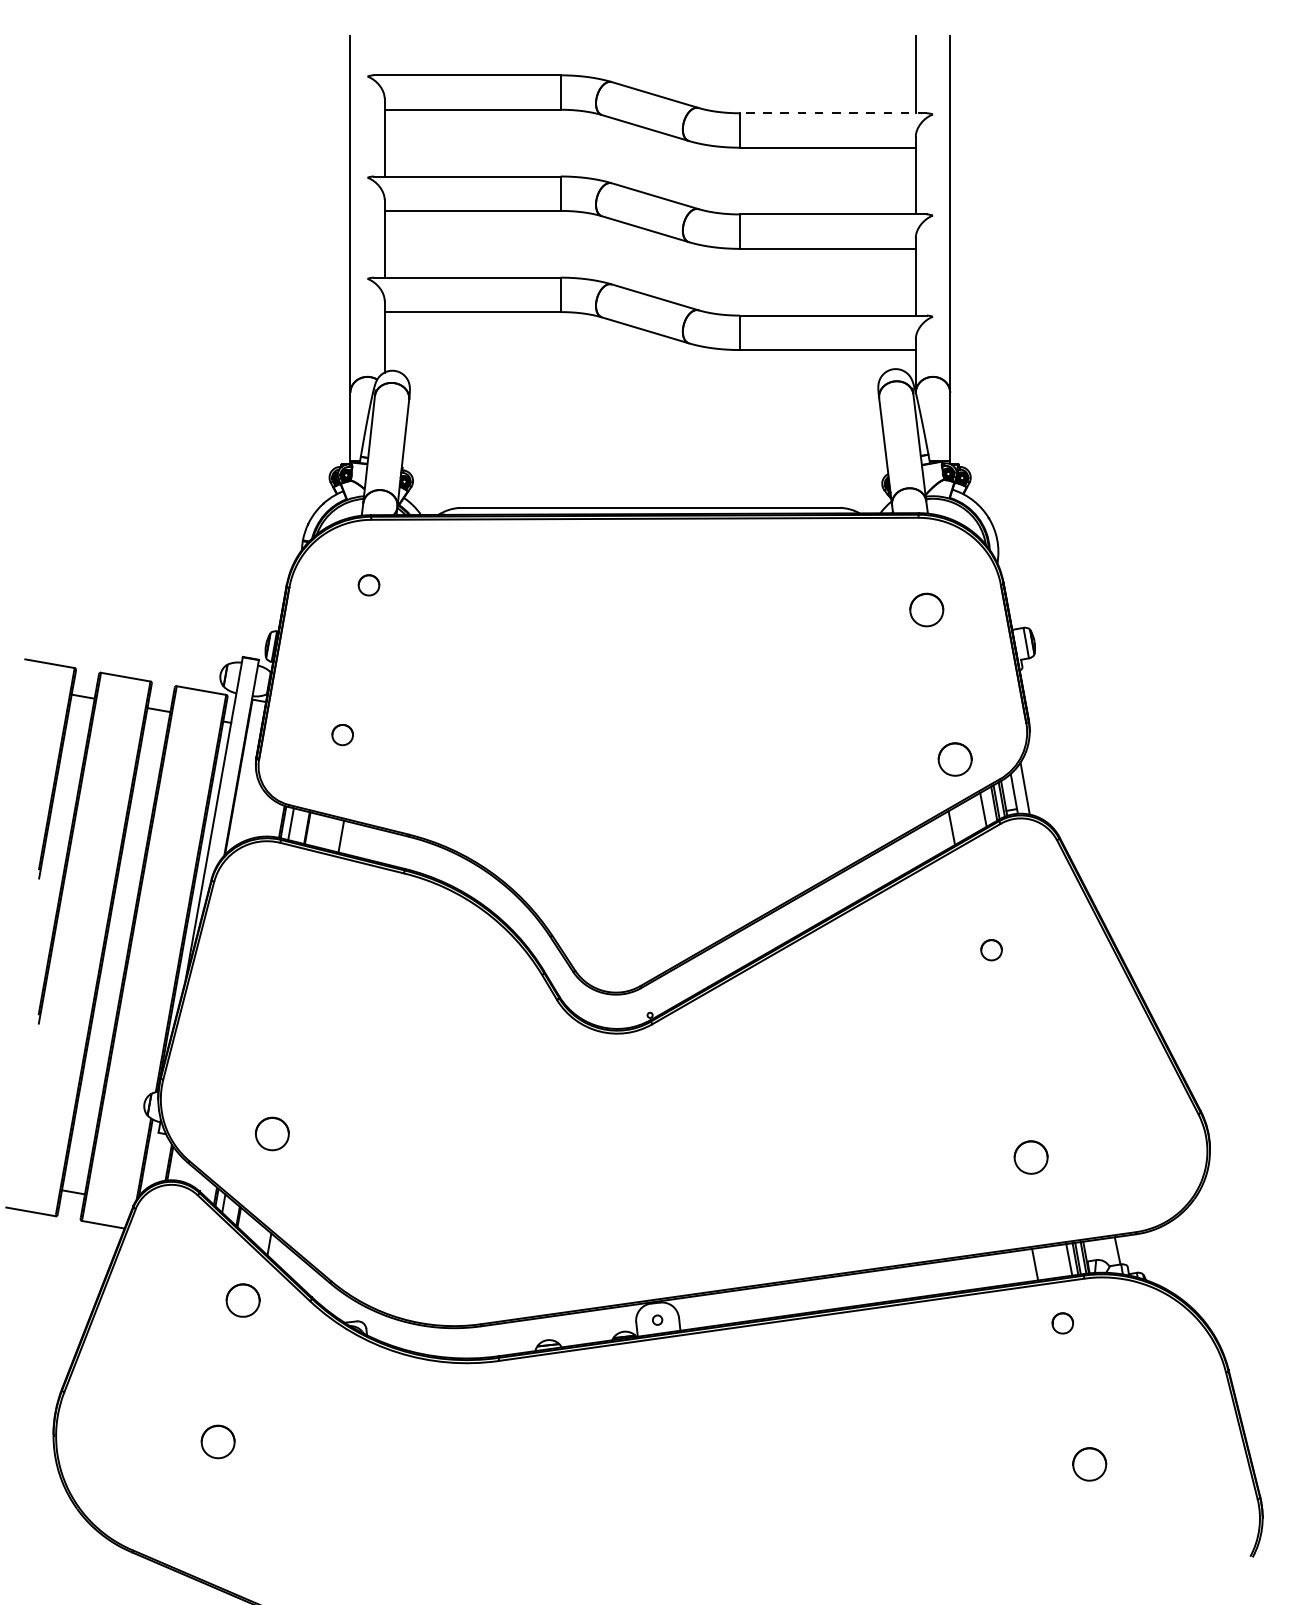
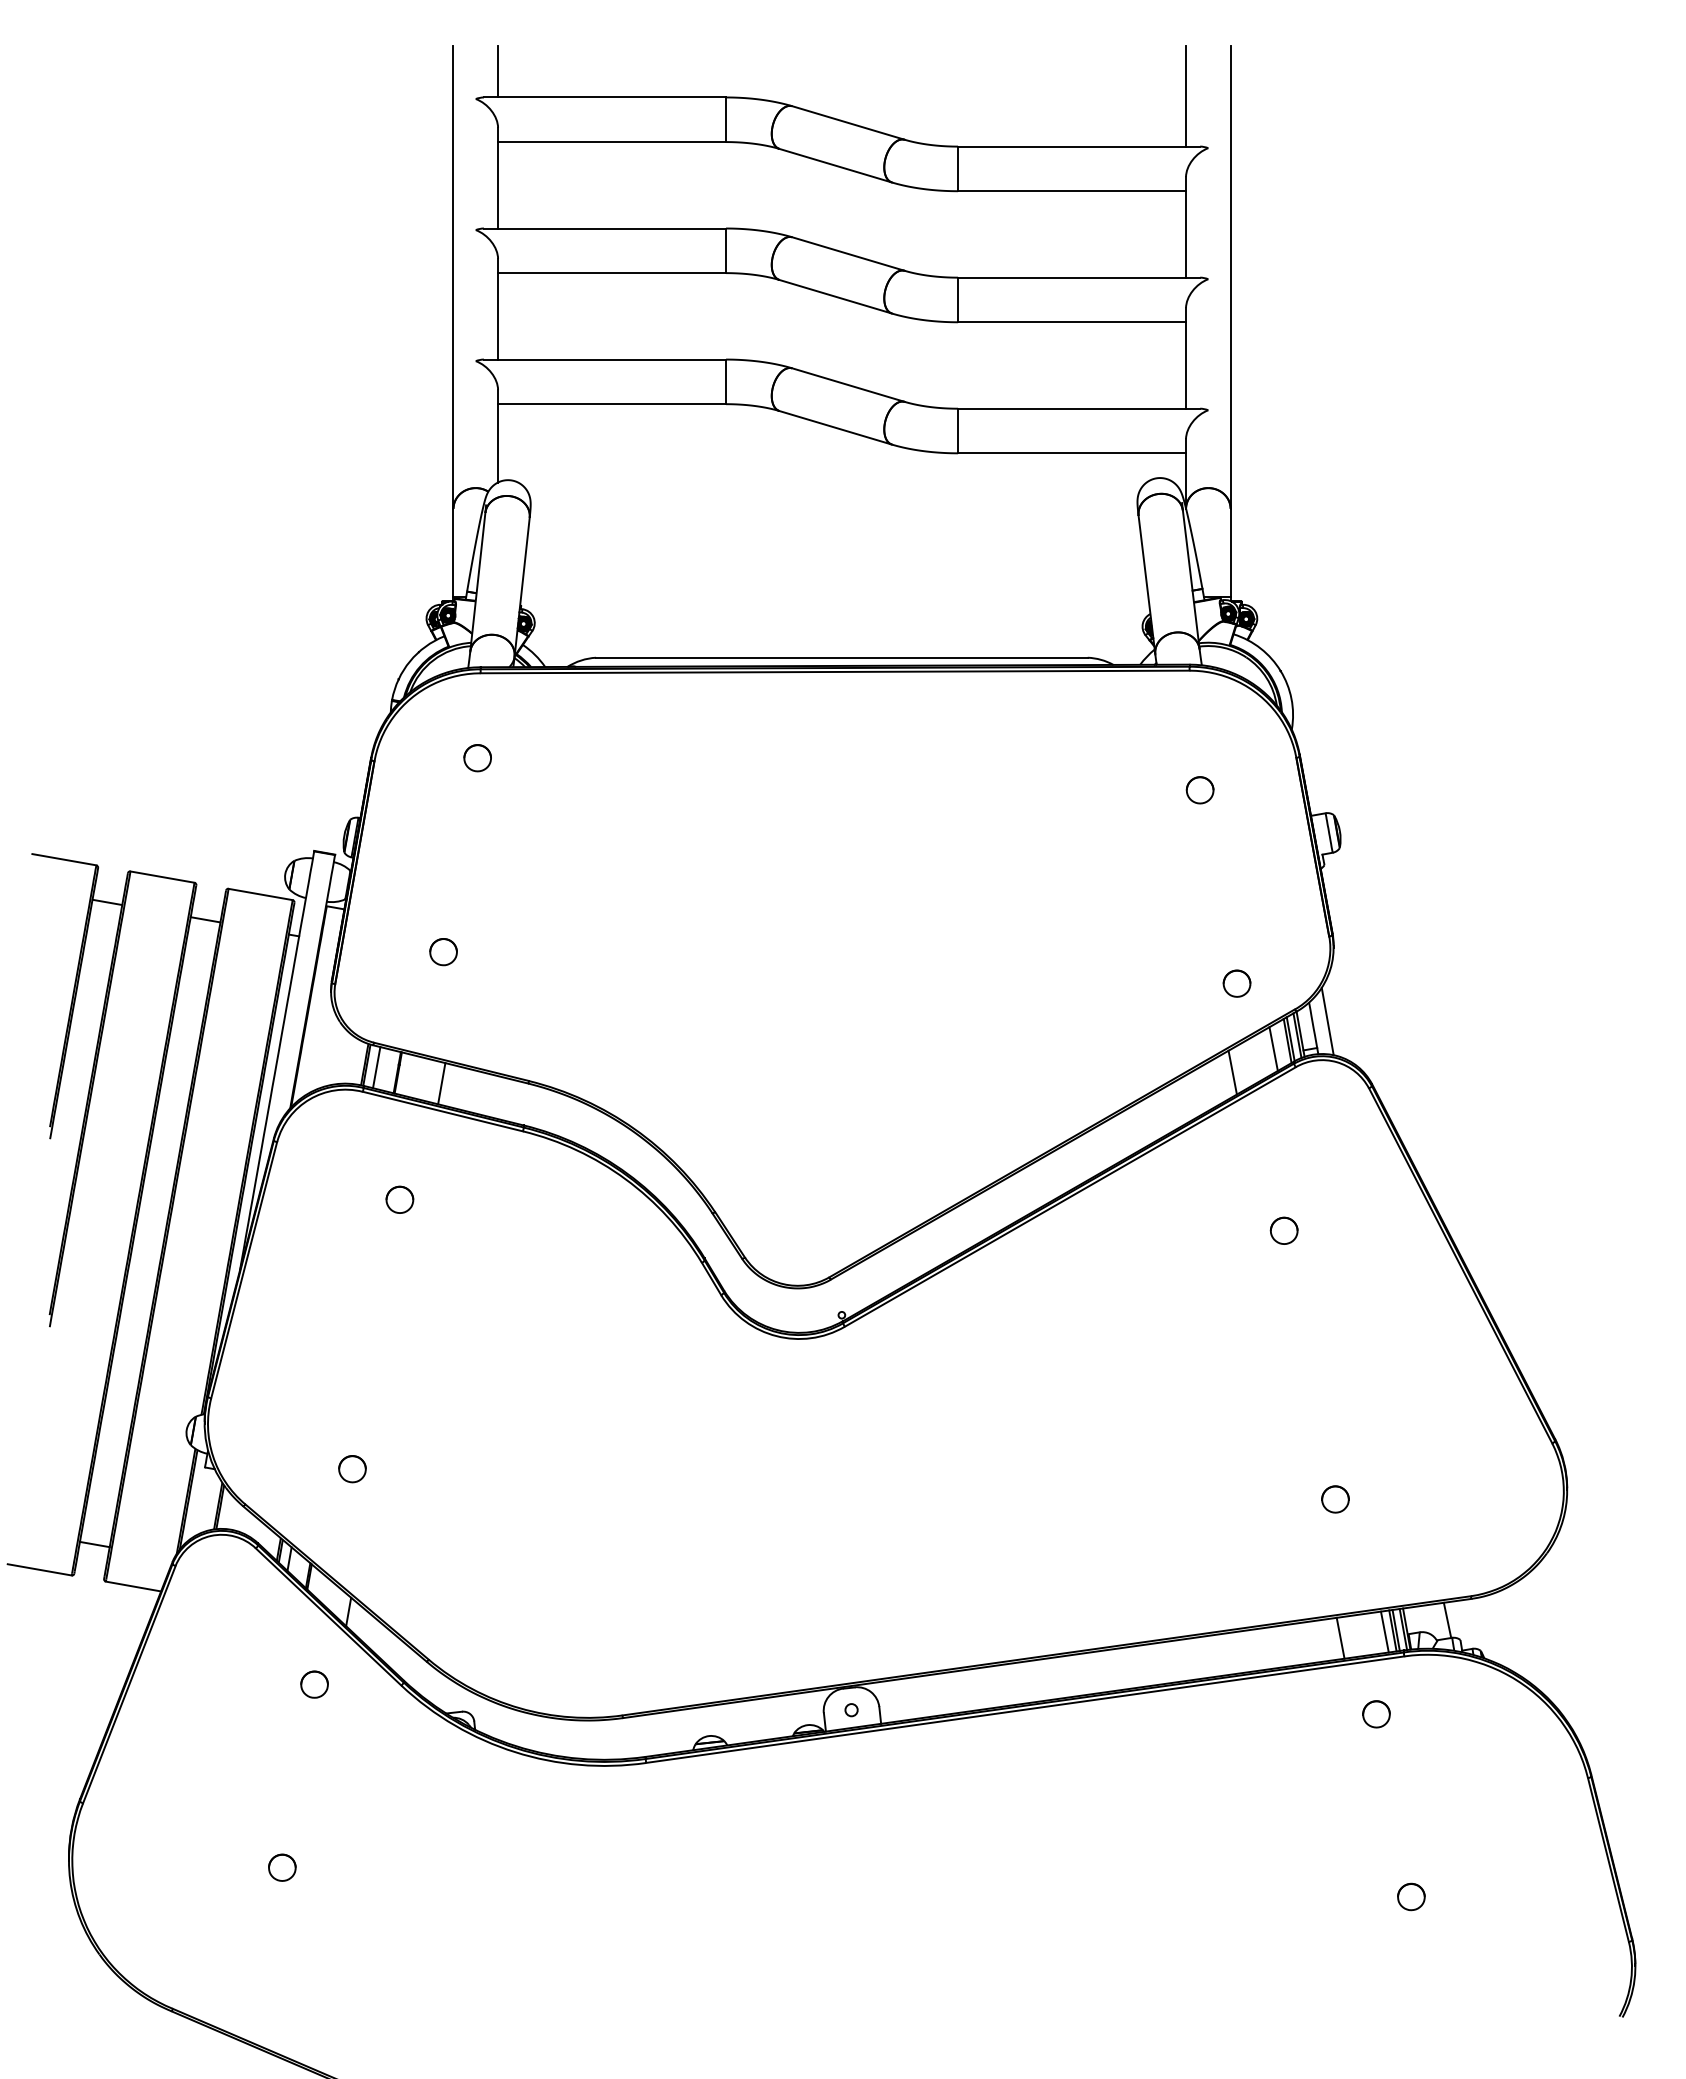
line: (385, 55) -> (498, 71), added
line: (832, 113) -> (1078, 146), dashed -> solid
part: (926, 610) -> (1199, 790), size x0.62
part: (954, 759) -> (1236, 983), size x0.62
part: (308, 926) -> (399, 1199), added
part: (272, 1134) -> (352, 1469), size x0.62
part: (1031, 1157) -> (1335, 1499), size x0.62
part: (243, 1300) -> (314, 1684), size x0.62
part: (218, 1441) -> (282, 1867), size x0.62
part: (1089, 1464) -> (1411, 1896), size x0.62

